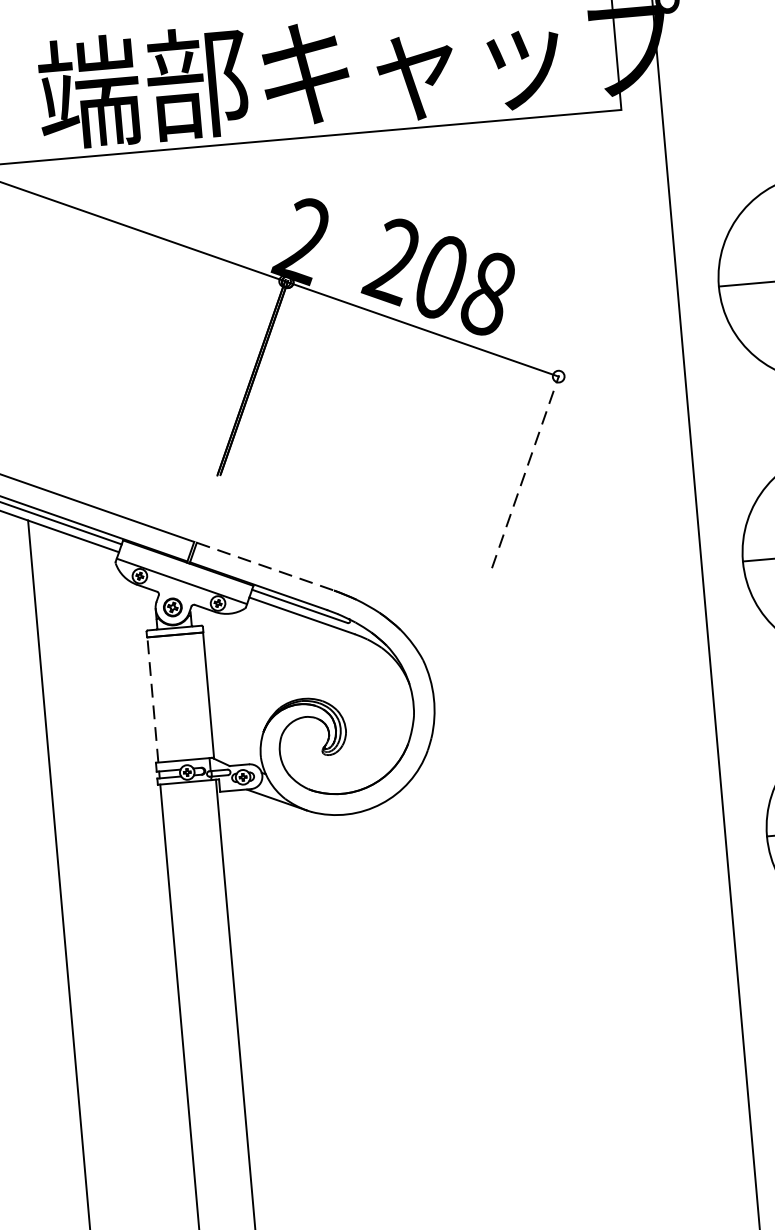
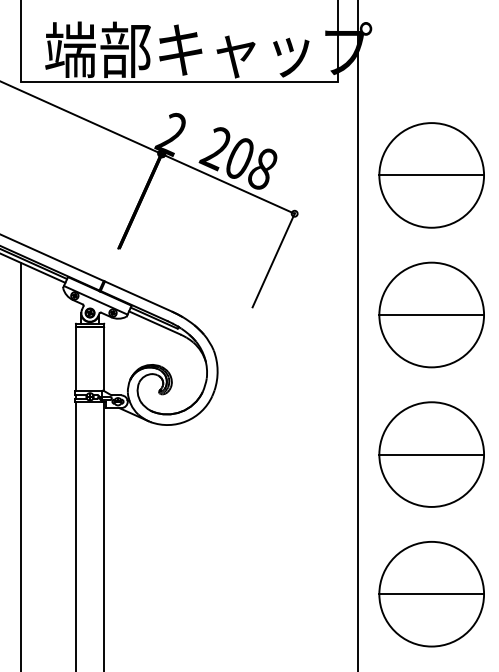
line: (525, 472) -> (273, 260), dashed -> solid
line: (265, 566) -> (138, 296), dashed -> solid
line: (151, 699) -> (75, 358), dashed -> solid

